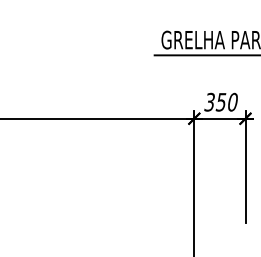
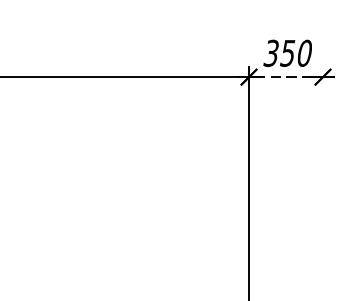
line: (219, 118) -> (285, 76), solid -> dashed
line: (245, 166) -> (323, 146), removed

